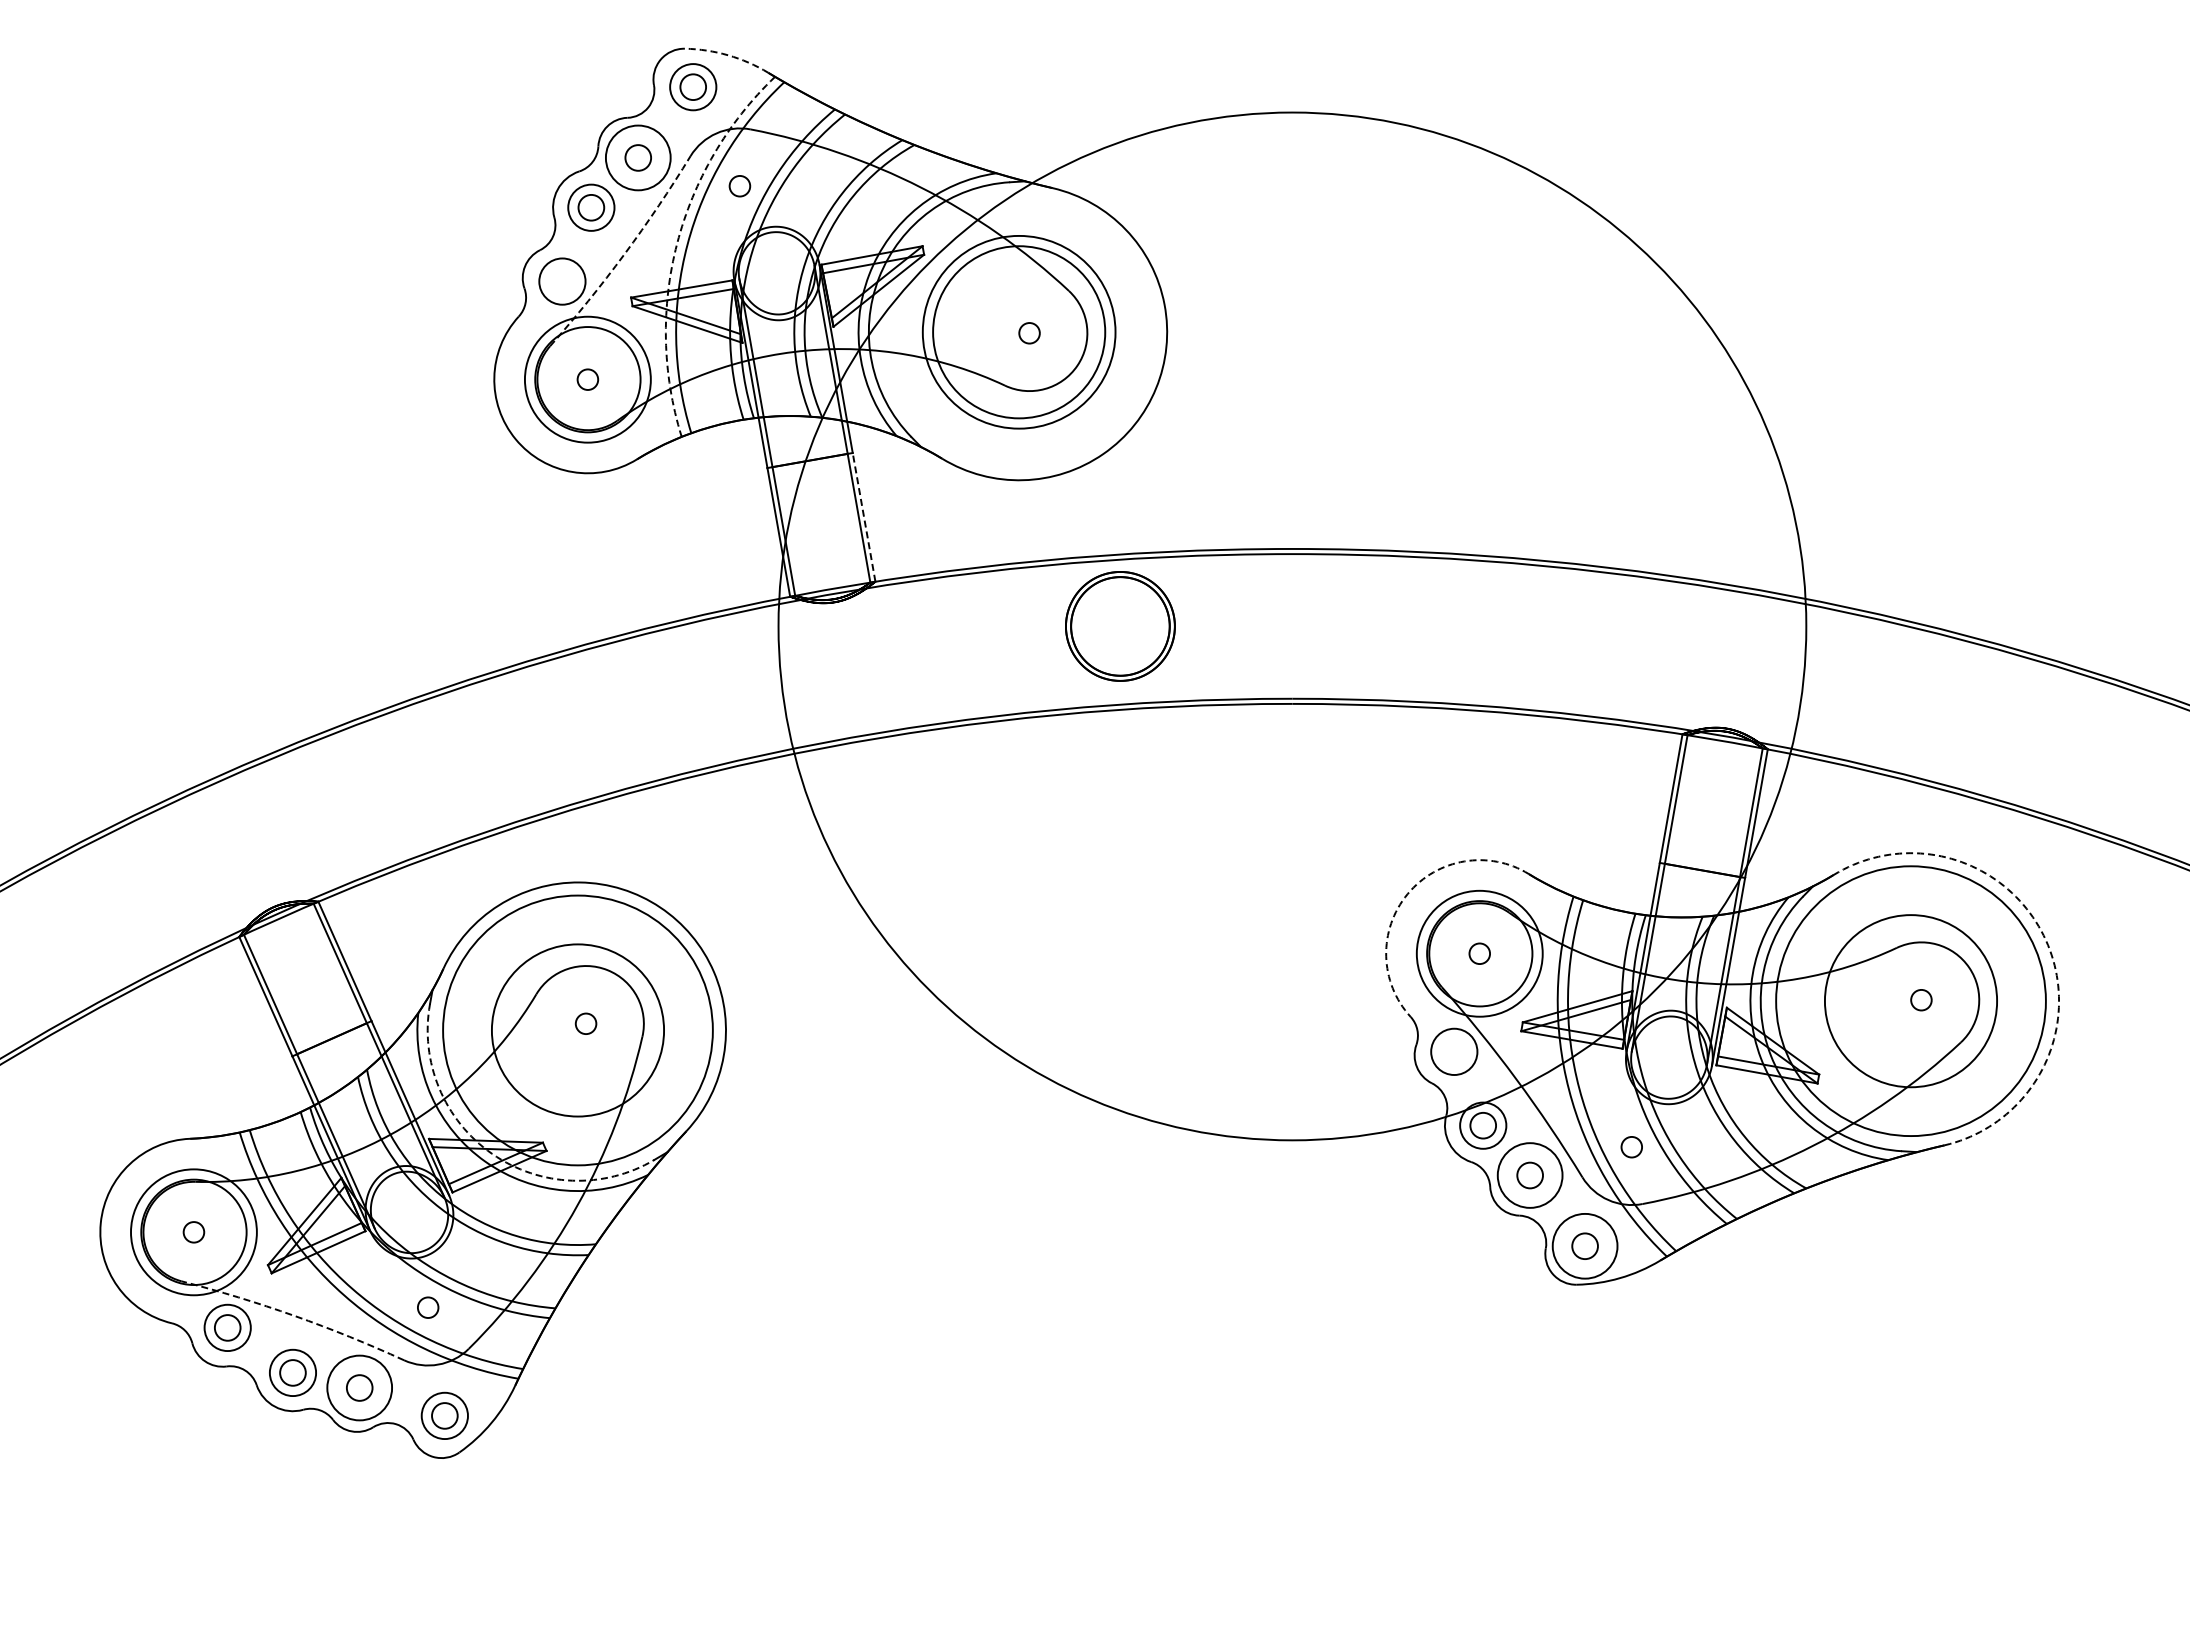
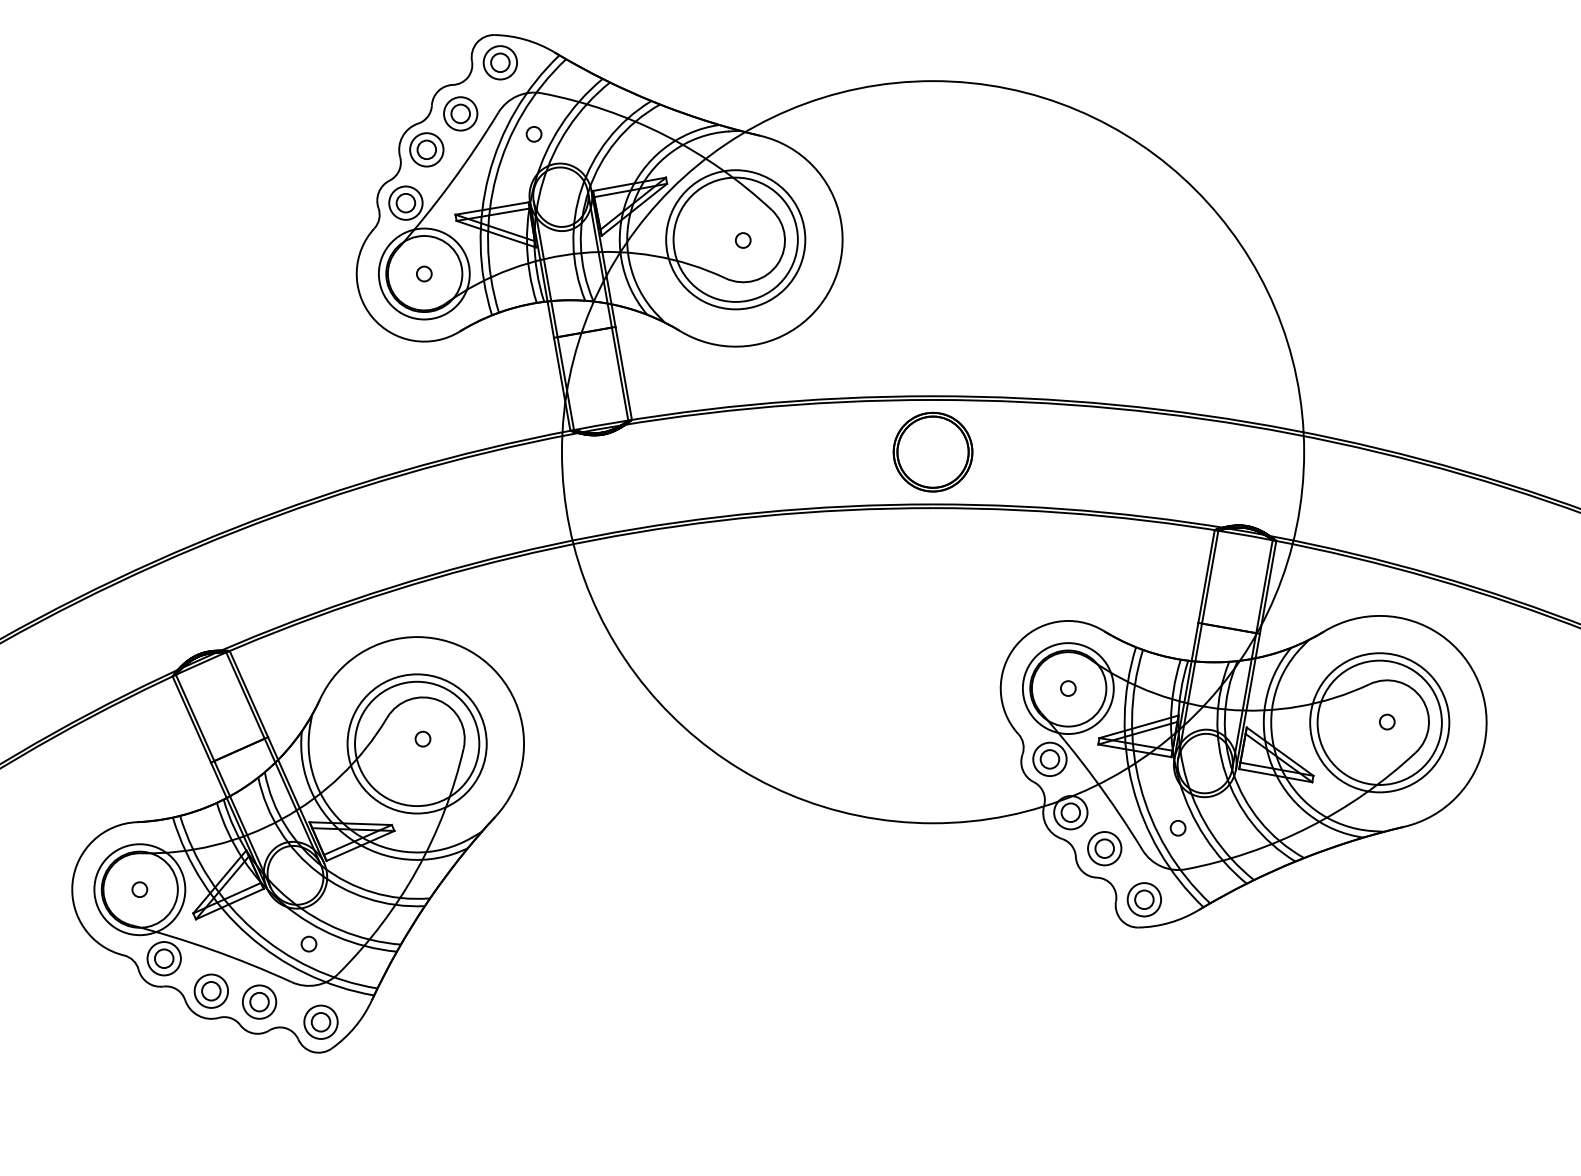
arc: (728, 55) -> (525, 39), dashed -> solid
circle: (638, 157) -> (460, 113), size x0.71
arc: (677, 243) -> (489, 175), dashed -> solid
arc: (624, 254) -> (450, 183), dashed -> solid
circle: (562, 281) -> (405, 203), added
line: (864, 516) -> (624, 372), dashed -> solid
part: (1120, 626) -> (933, 452), moved
arc: (1407, 894) -> (1016, 645), dashed -> solid
arc: (2048, 945) -> (1479, 682), dashed -> solid
circle: (1910, 1000) -> (1379, 722), size x0.71
circle: (577, 1030) -> (416, 743), size x0.71
circle: (1453, 1051) -> (1049, 759), added
arc: (492, 1153) -> (355, 832), dashed -> solid
circle: (1530, 1175) -> (1104, 848), size x0.71
circle: (1585, 1246) -> (1144, 899), size x0.71
arc: (294, 1315) -> (212, 949), dashed -> solid
circle: (359, 1387) -> (259, 1001), size x0.71

